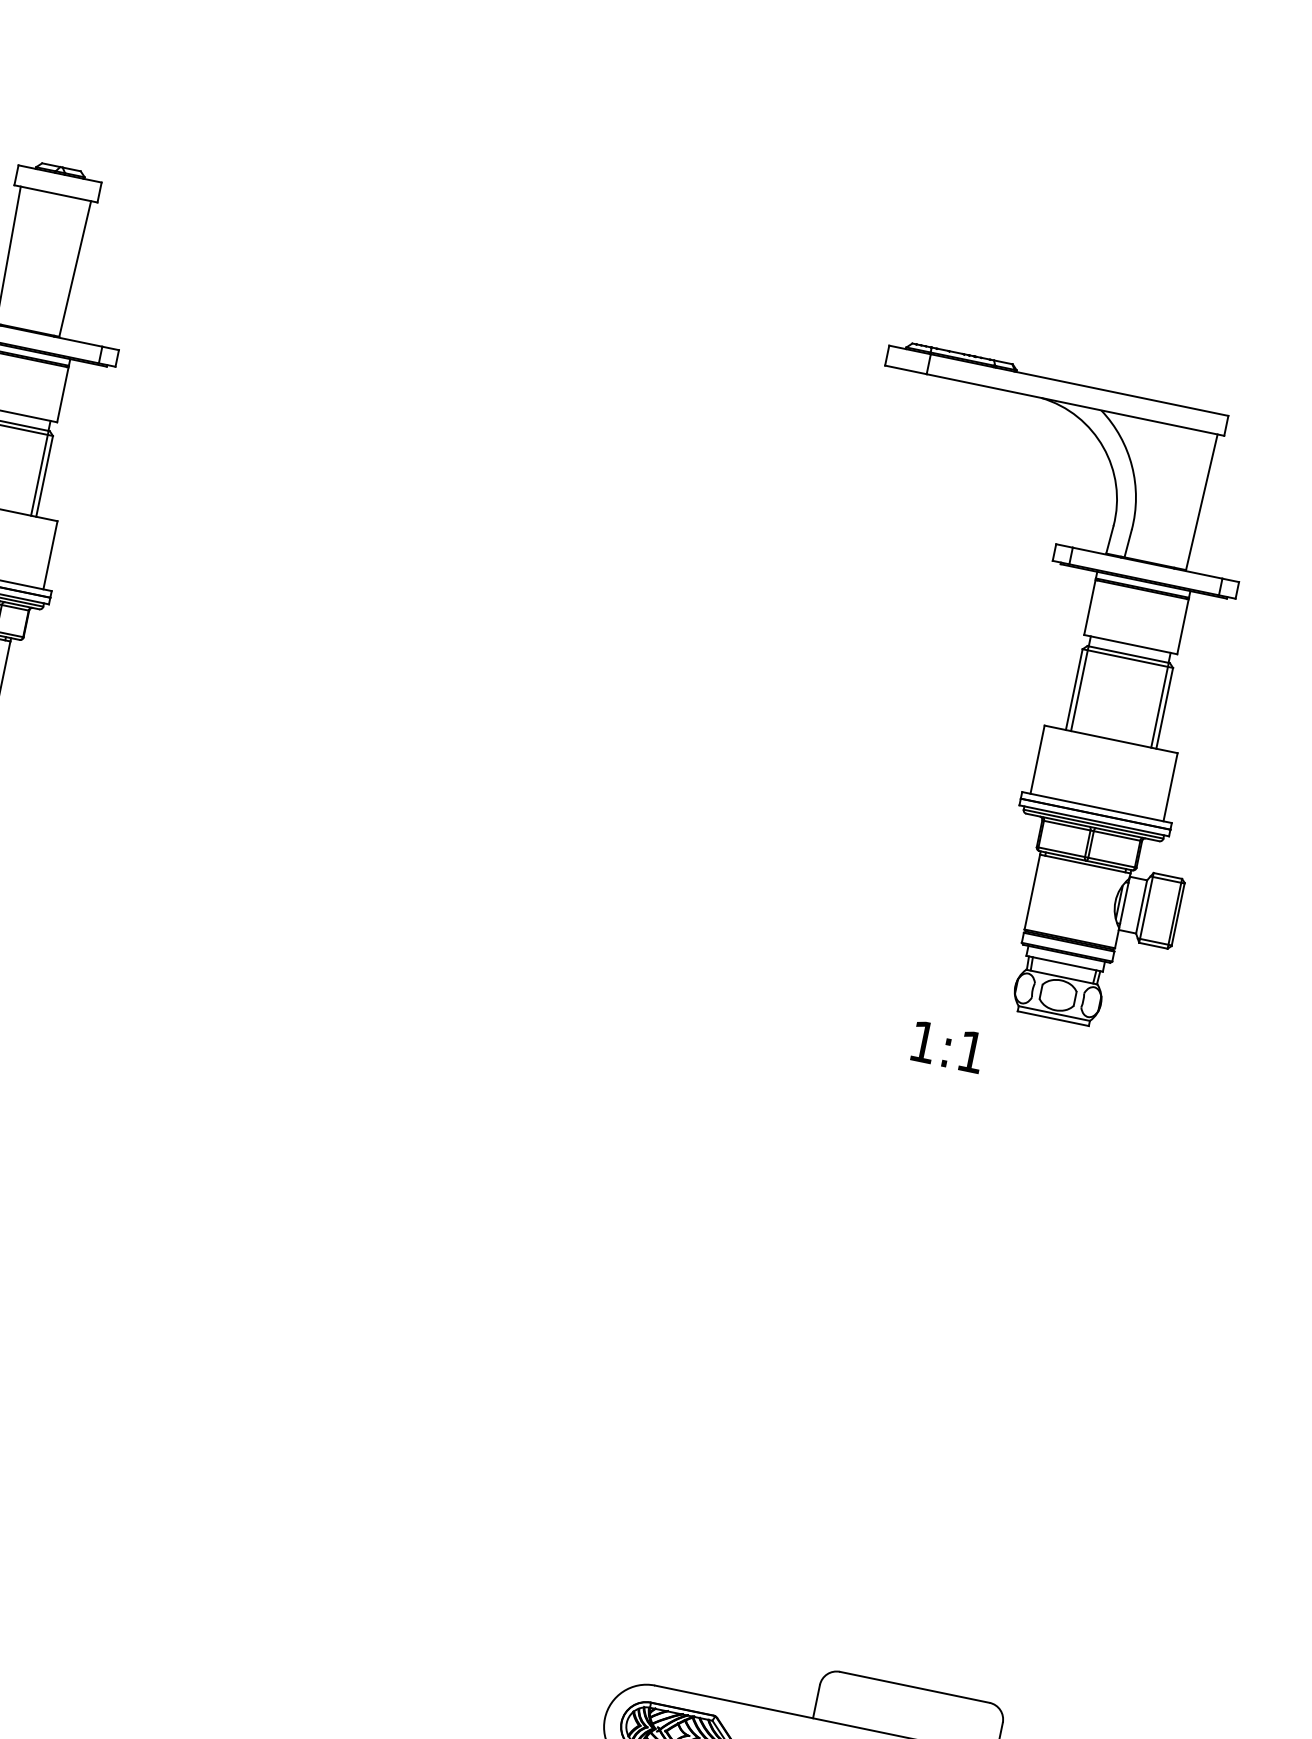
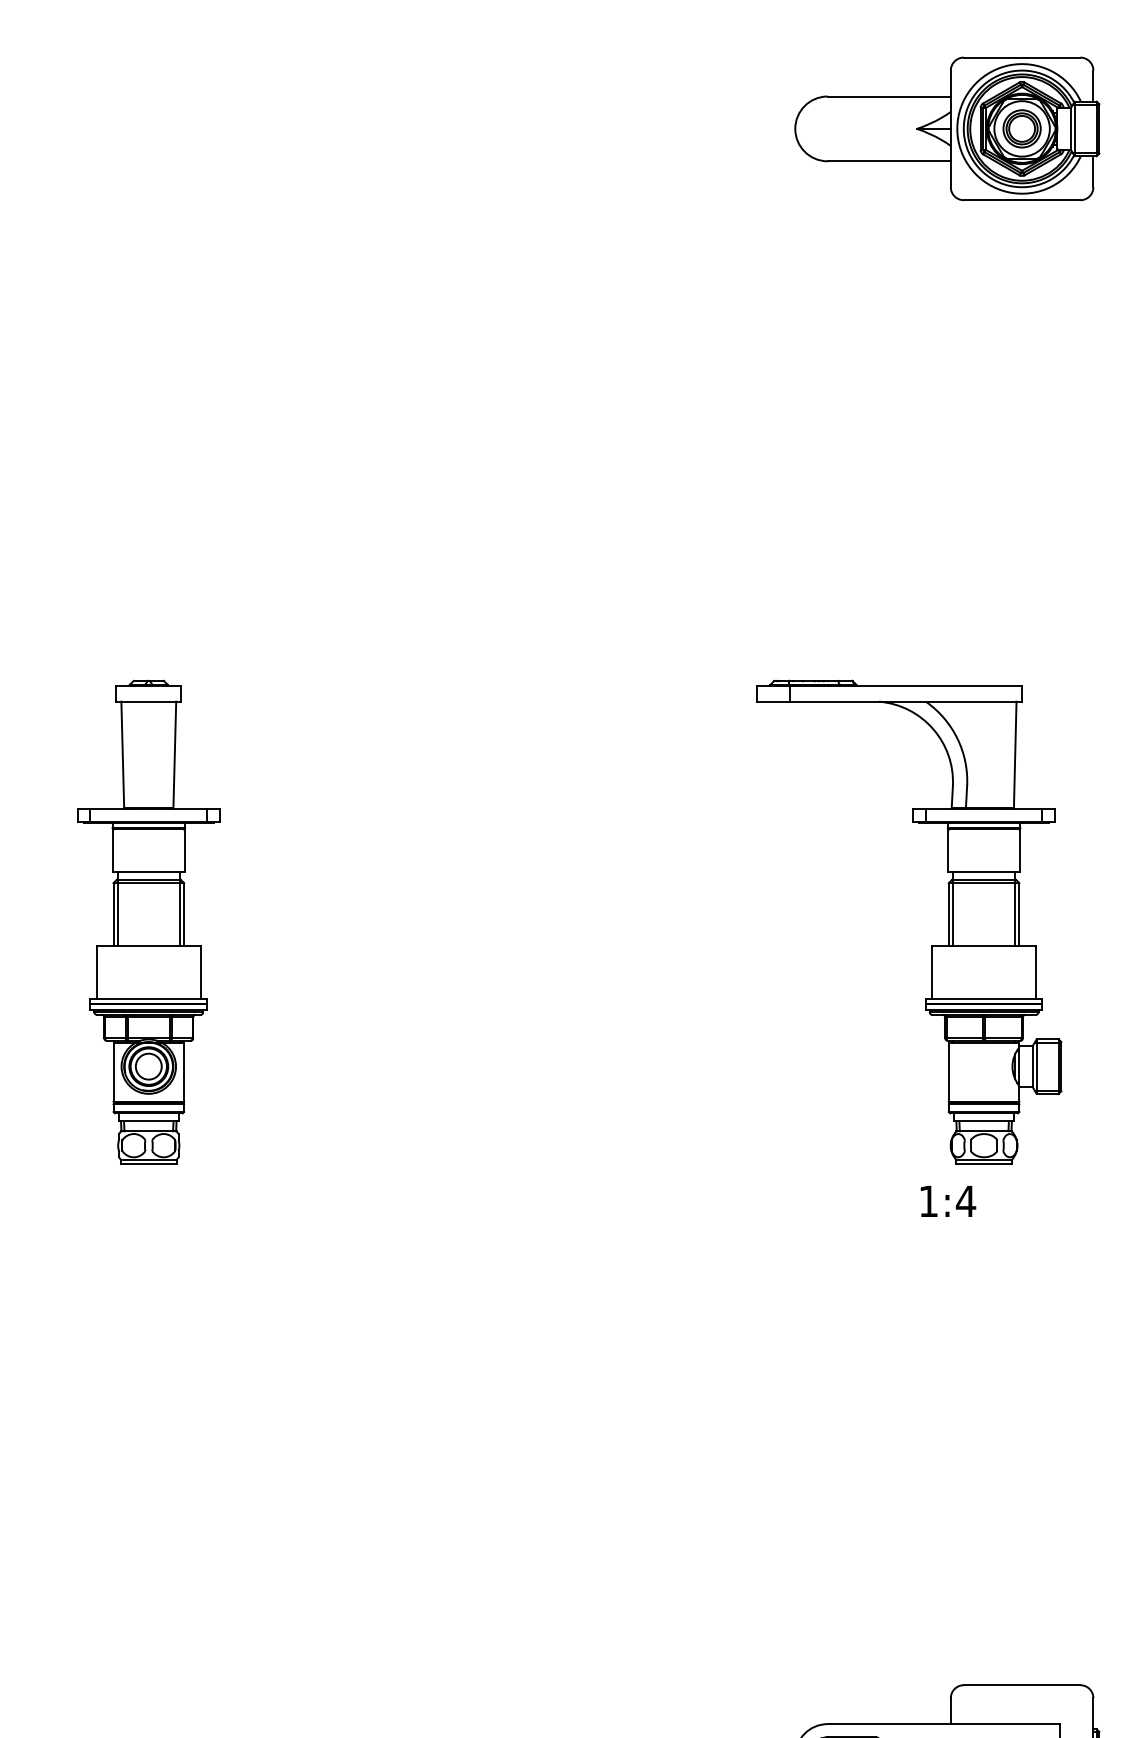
part: (1043, 724) -> (931, 945), moved
text: (970, 1051) -> (965, 1201), 1:1 -> 1:4

